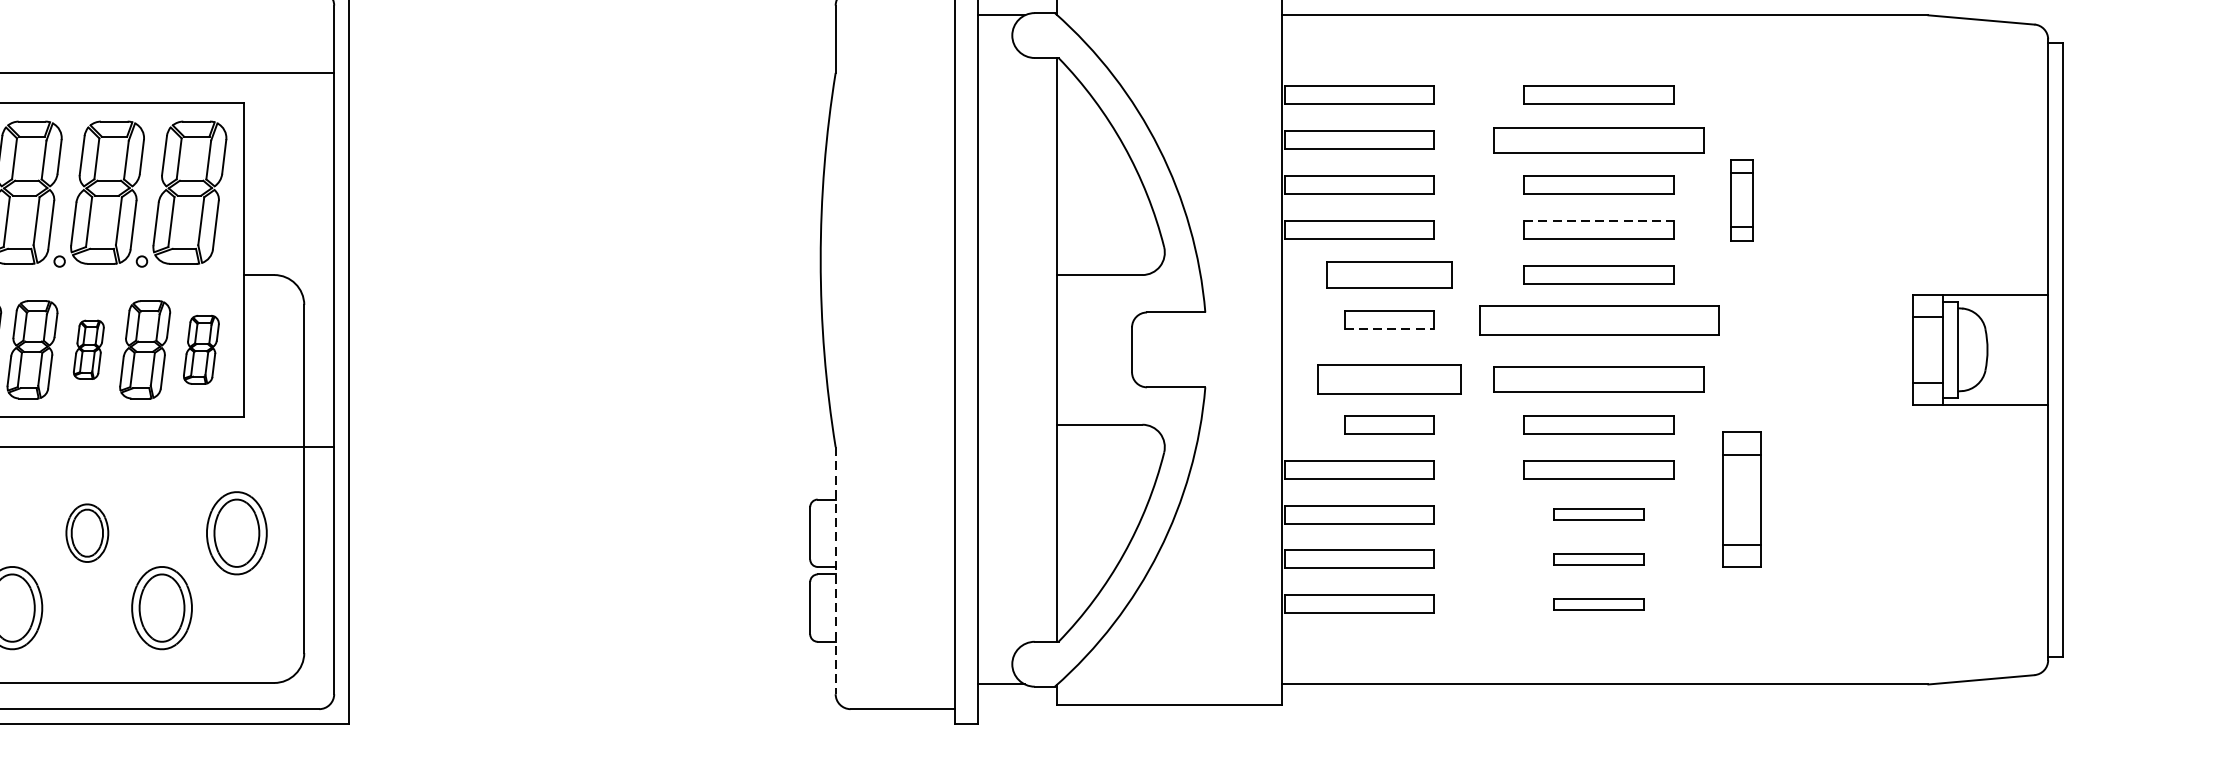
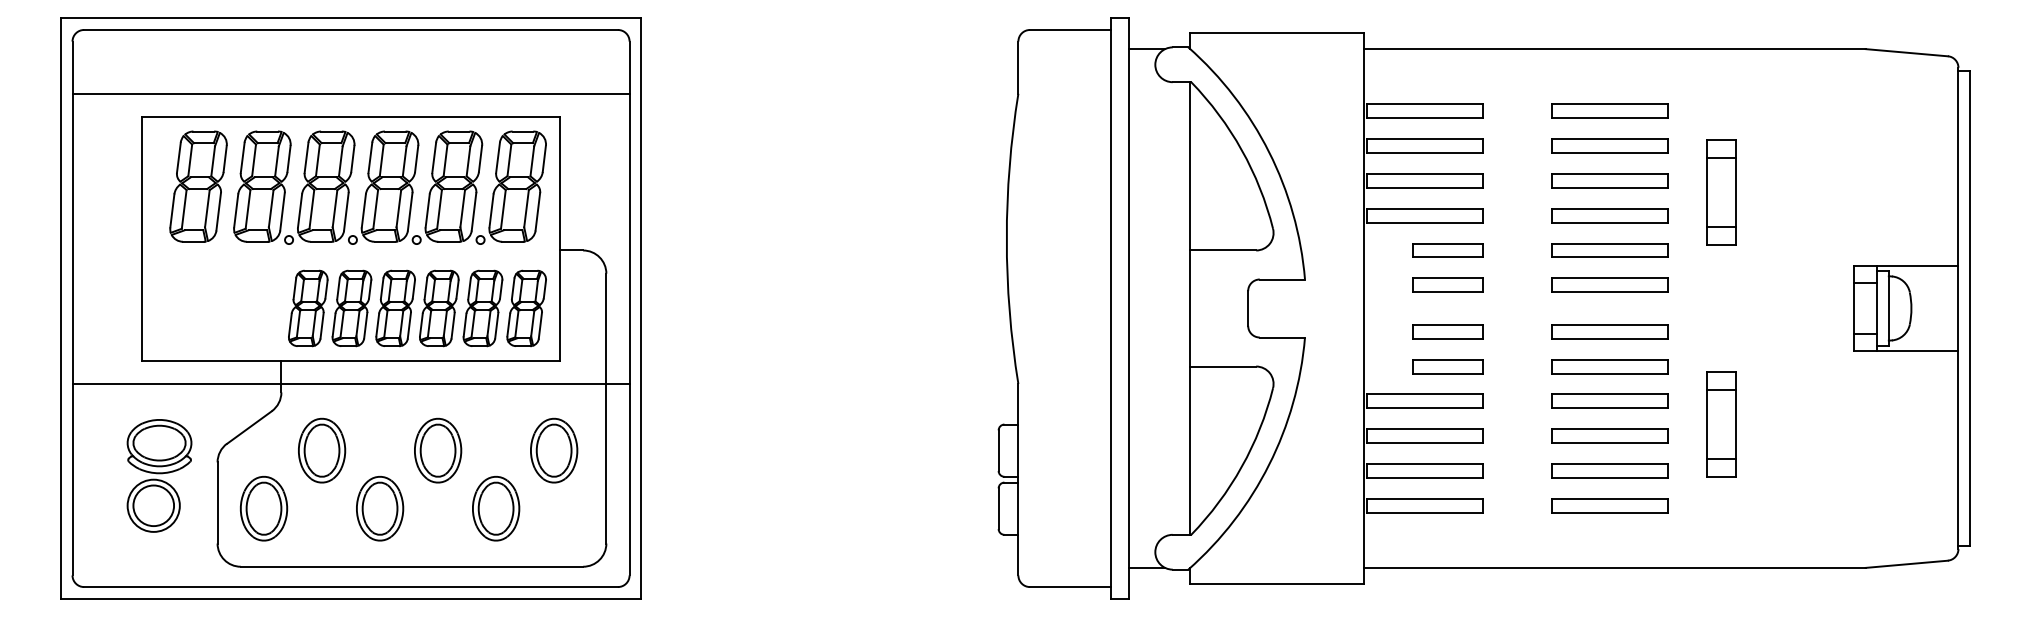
part: (1598, 139) -> (1609, 145), size x0.71
part: (1742, 200) -> (1721, 192), size x1.67
line: (1599, 220) -> (1610, 208), dashed -> solid
part: (1389, 275) -> (1447, 250), size x0.71
part: (1598, 318) -> (1609, 284), size x0.62
line: (1389, 329) -> (1447, 292), dashed -> solid
part: (89, 349) -> (439, 308), size x1.67
part: (201, 349) -> (526, 308), size x1.43
part: (1389, 379) -> (1447, 331), size x0.62
part: (1598, 379) -> (1609, 331), size x0.71
part: (1598, 513) -> (1609, 435), size x1.67
part: (87, 533) -> (438, 450), size x1.43
part: (1598, 558) -> (1609, 470), size x1.67
line: (835, 570) -> (1018, 479), dashed -> solid
part: (1598, 603) -> (1609, 505), size x1.67

